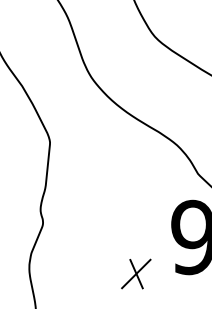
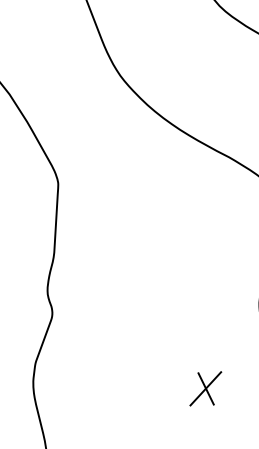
part: (136, 273) -> (206, 387), size x0.7

